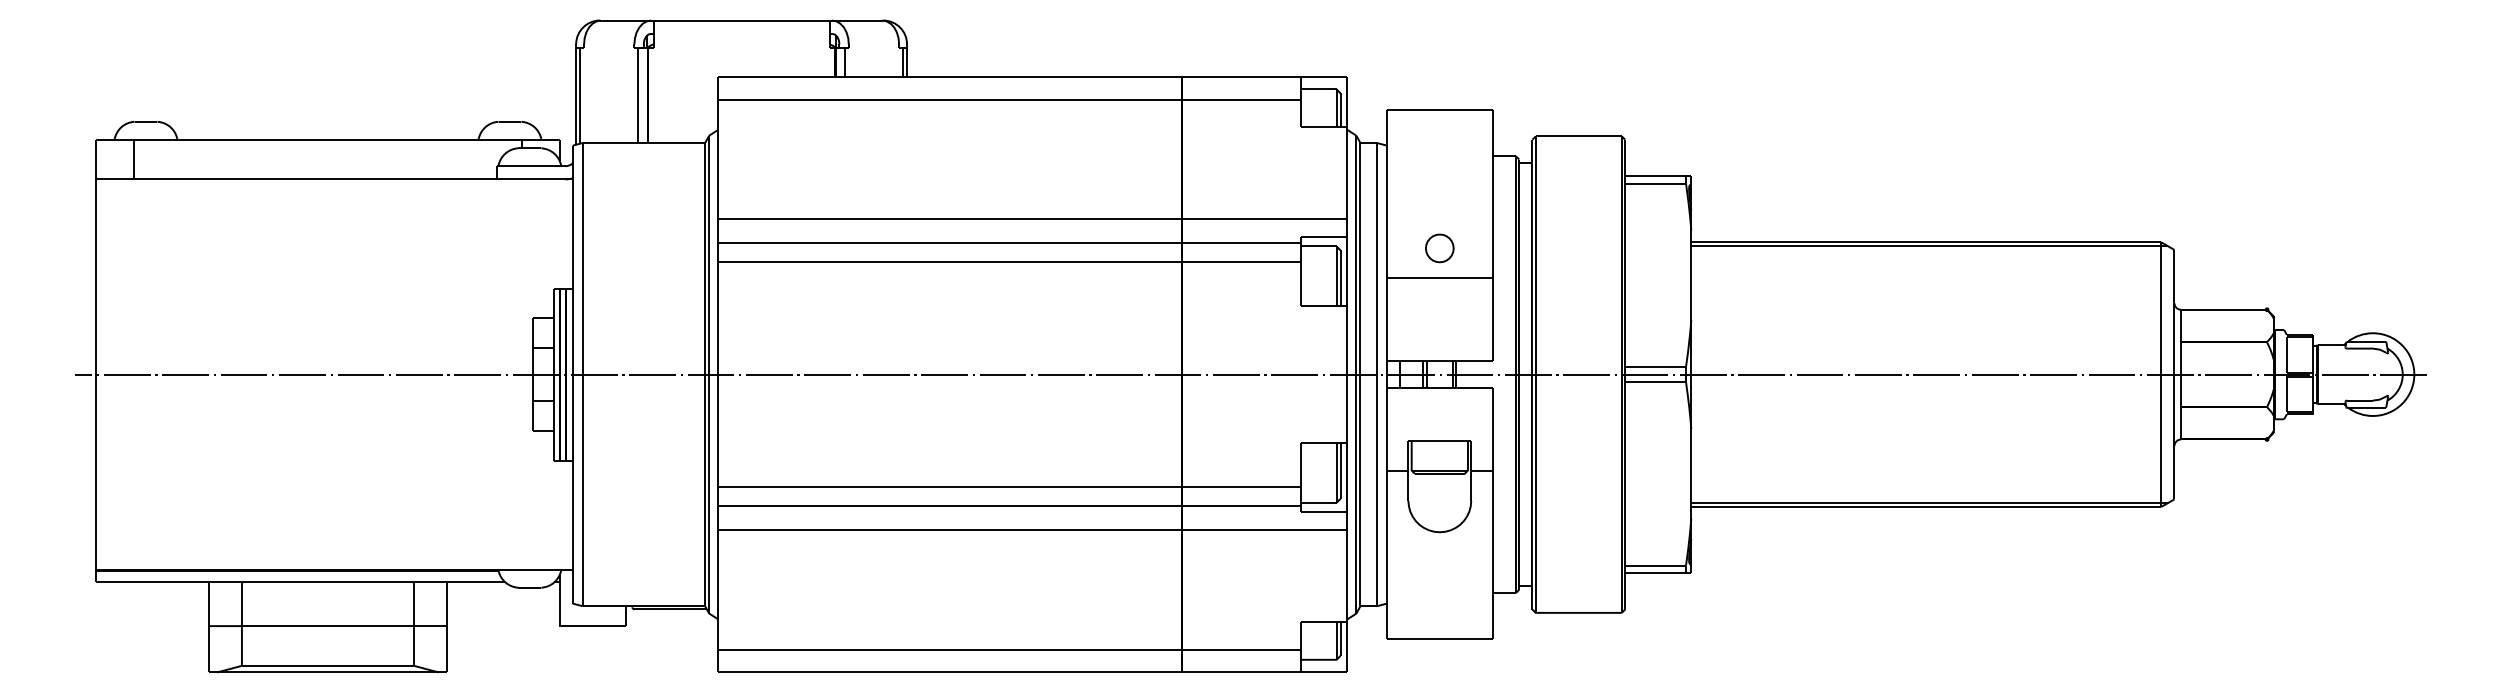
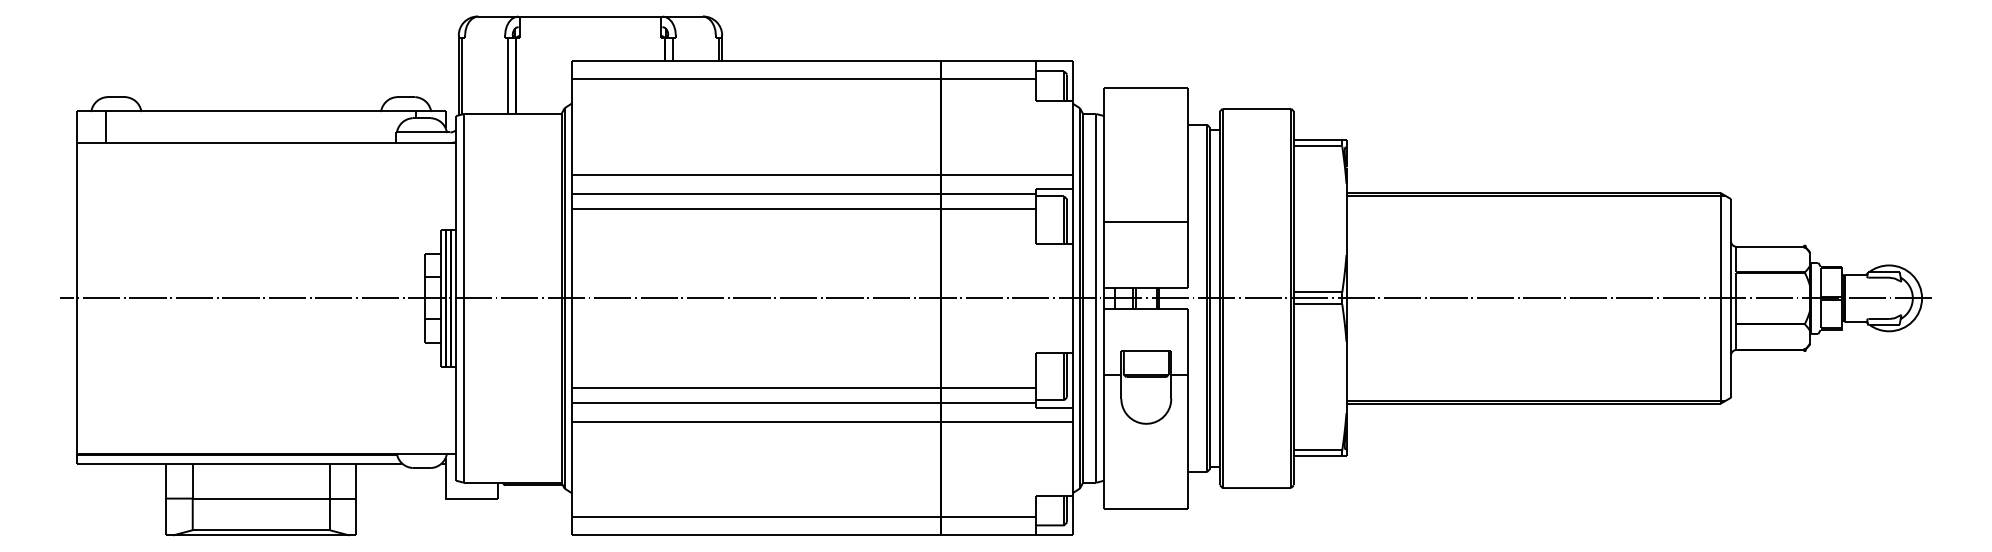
part: (1440, 247) -> (1146, 197), removed

